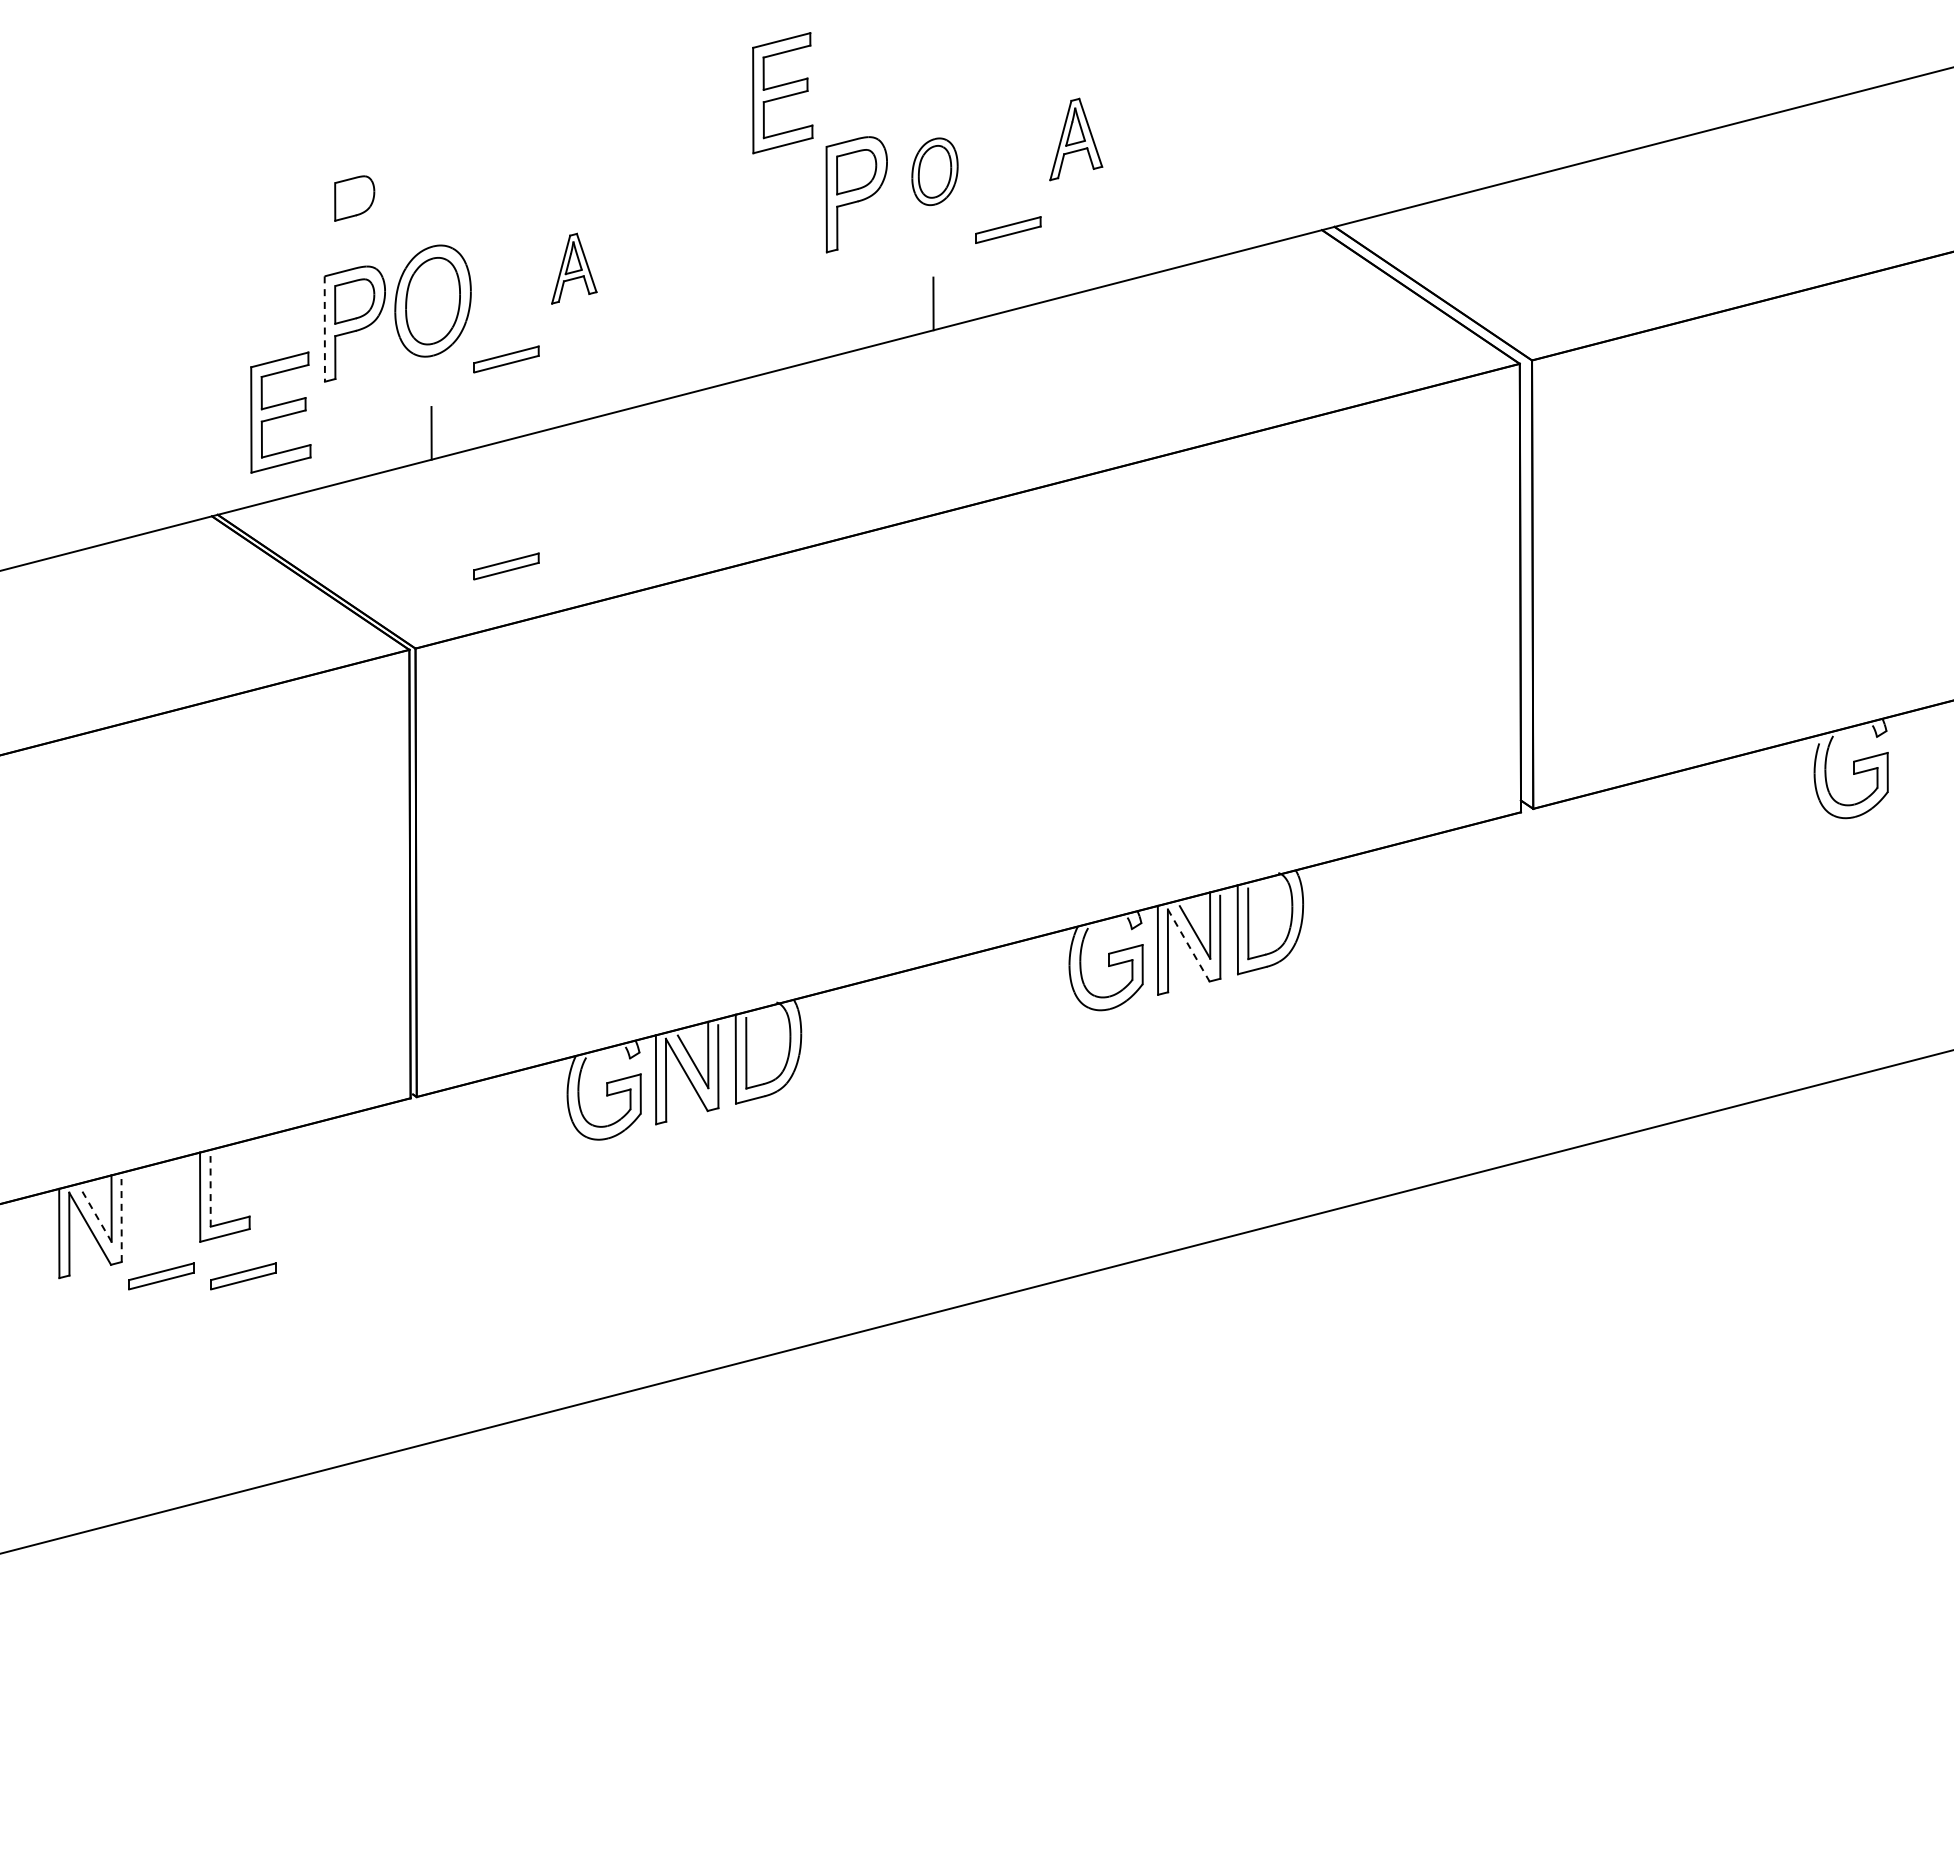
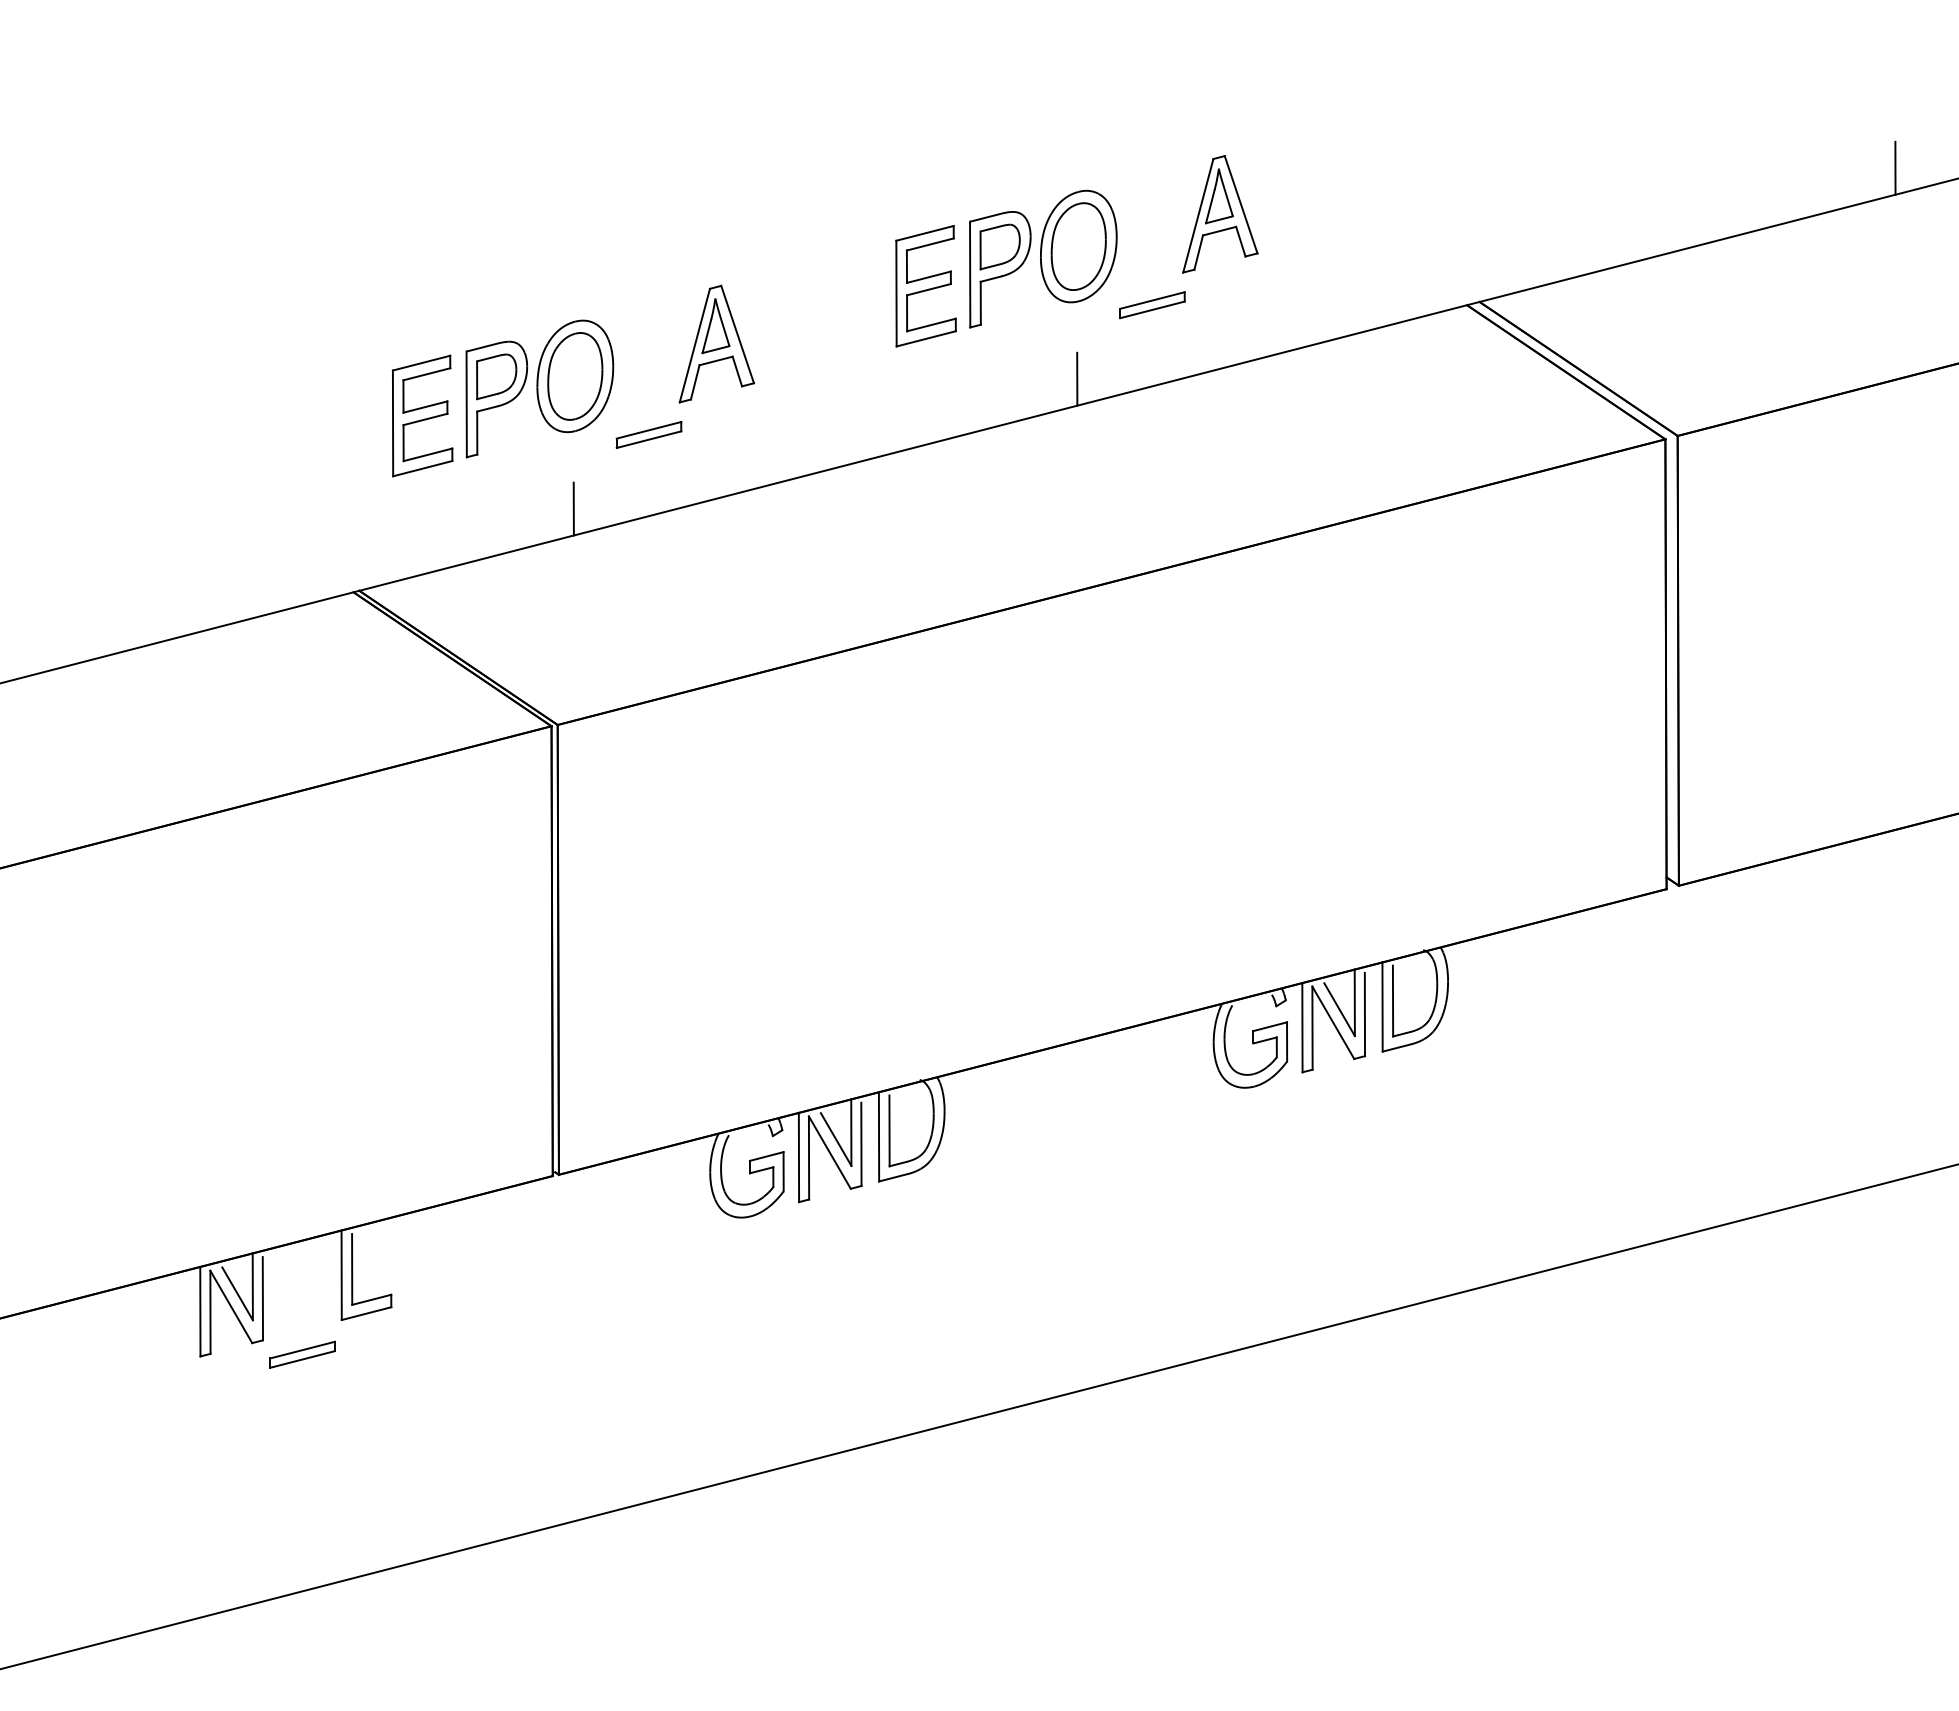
part: (782, 93) -> (925, 286), moved
line: (1749, 93) -> (1895, 168), added
part: (1076, 139) -> (1220, 214), size x1.43
part: (934, 171) -> (1078, 246), size x1.67
part: (354, 198) -> (496, 273), removed
part: (574, 268) -> (717, 343), size x1.67
line: (324, 329) -> (466, 404), dashed -> solid
part: (280, 412) -> (422, 415), moved
part: (506, 566) -> (648, 642), removed
line: (1188, 945) -> (1333, 1022), dashed -> solid
line: (210, 1190) -> (352, 1268), dashed -> solid
line: (96, 1215) -> (237, 1293), dashed -> solid
line: (121, 1220) -> (262, 1298), dashed -> solid
part: (243, 1276) -> (385, 1354), removed

